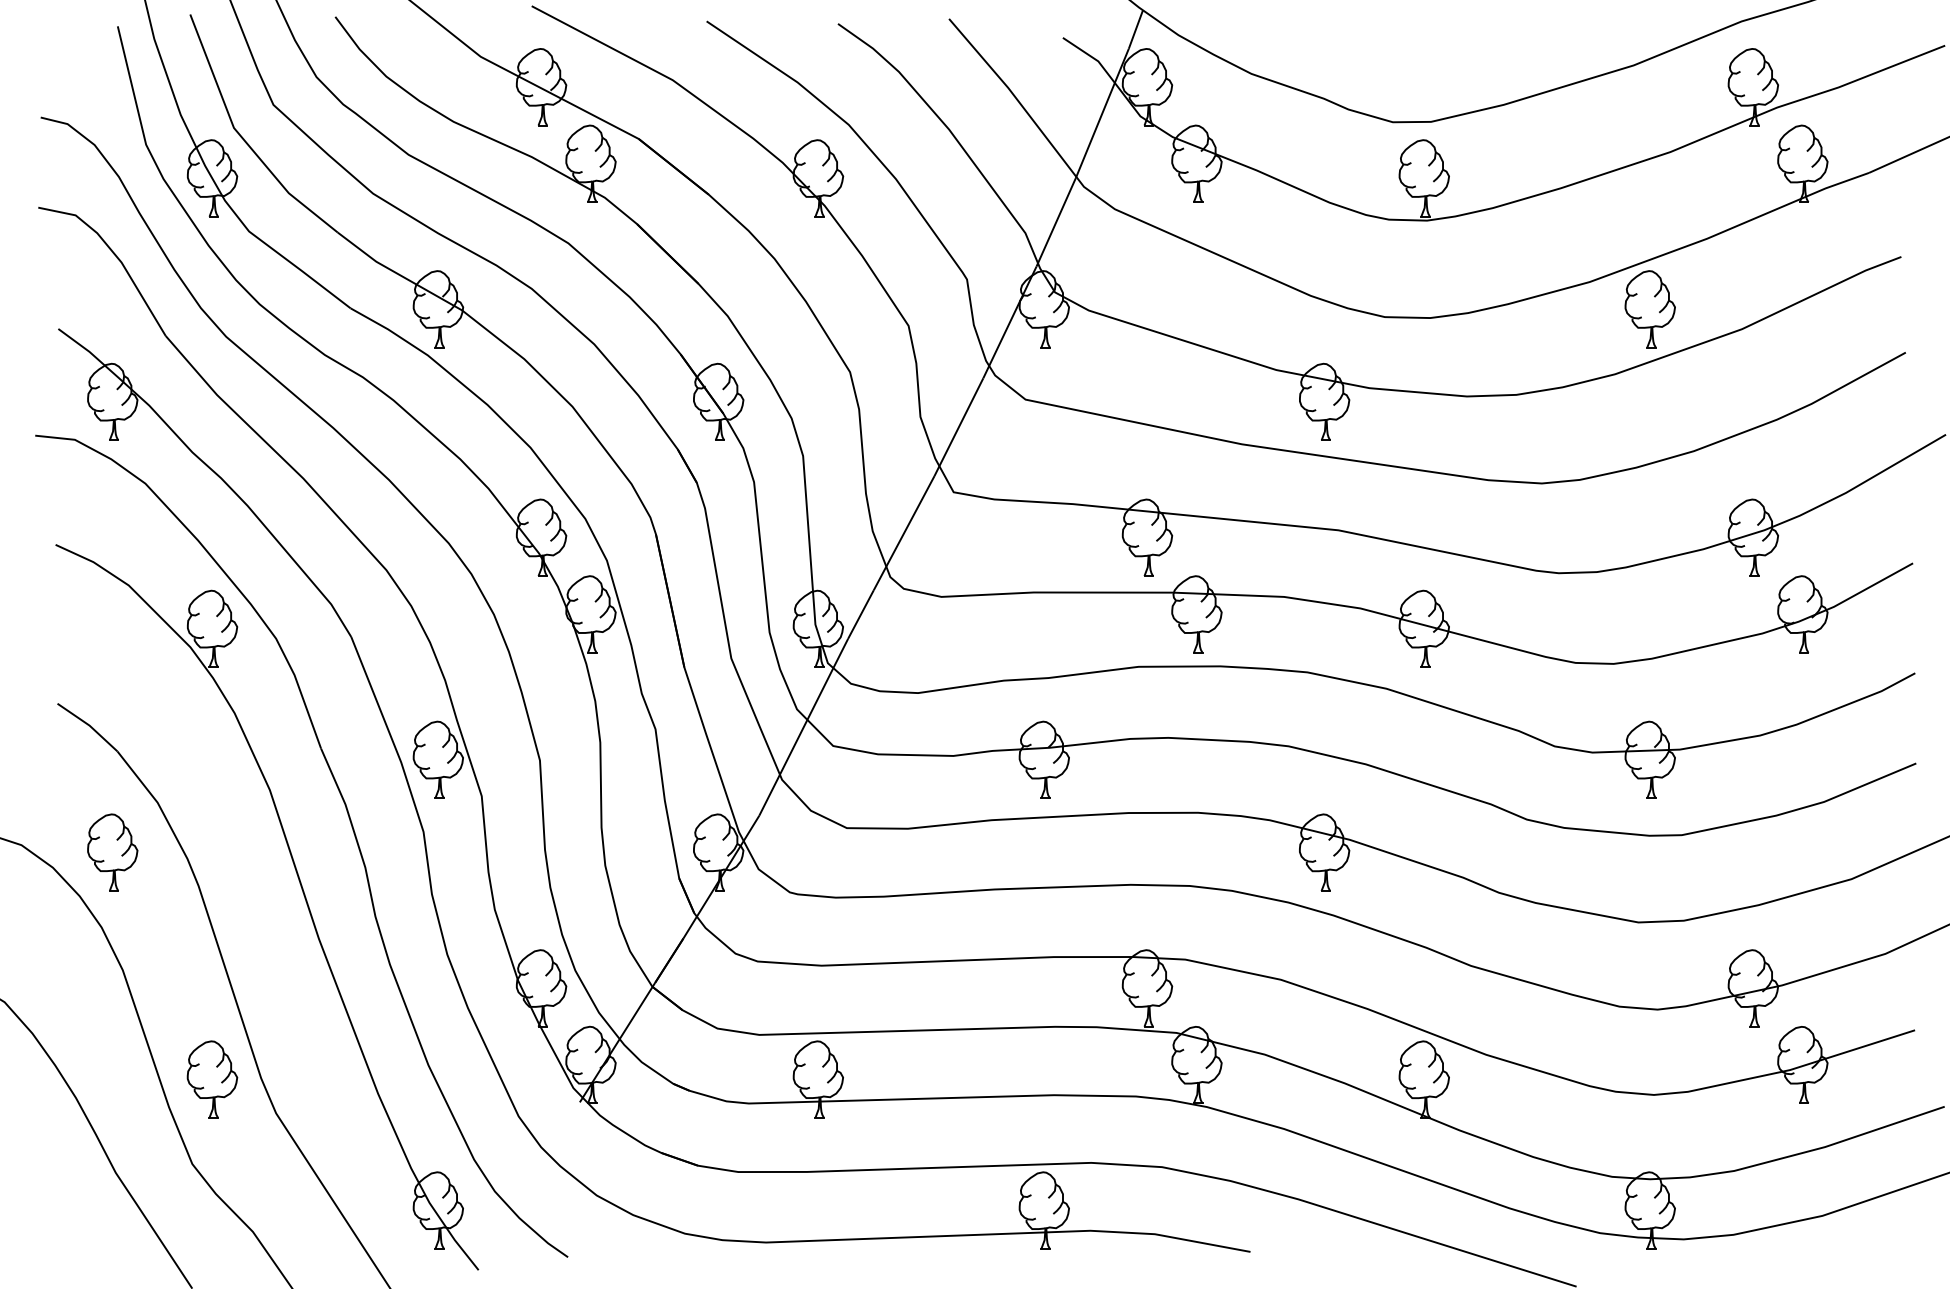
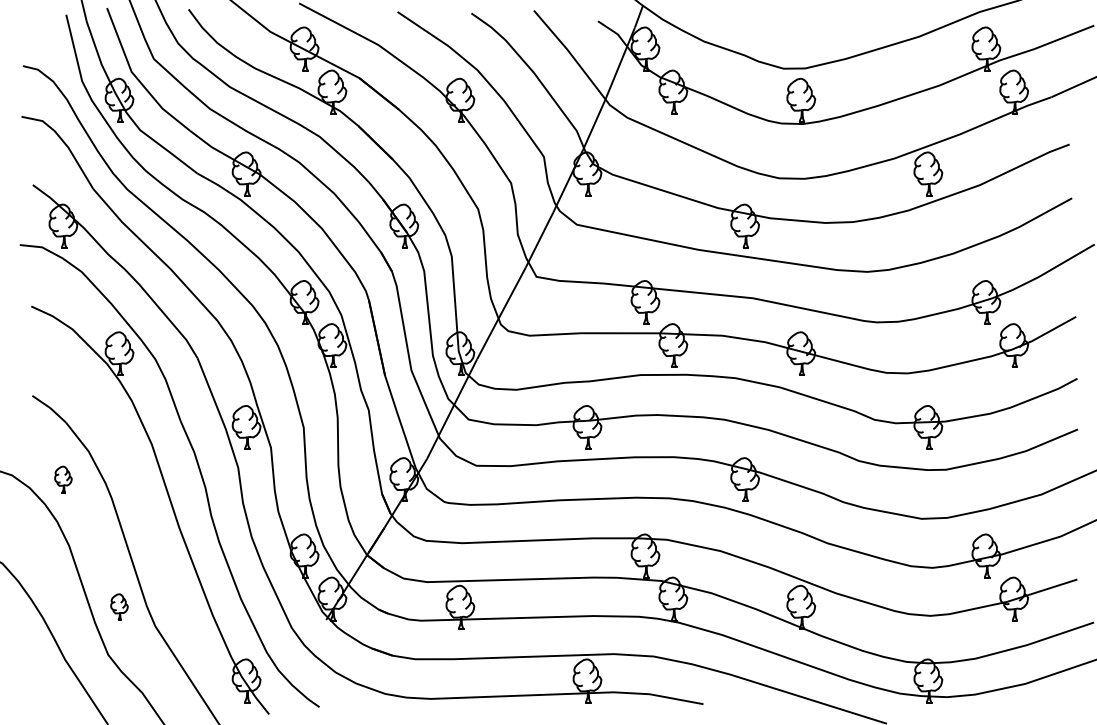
part: (112, 852) -> (63, 479), size x0.6
part: (212, 1078) -> (119, 606), size x0.6

